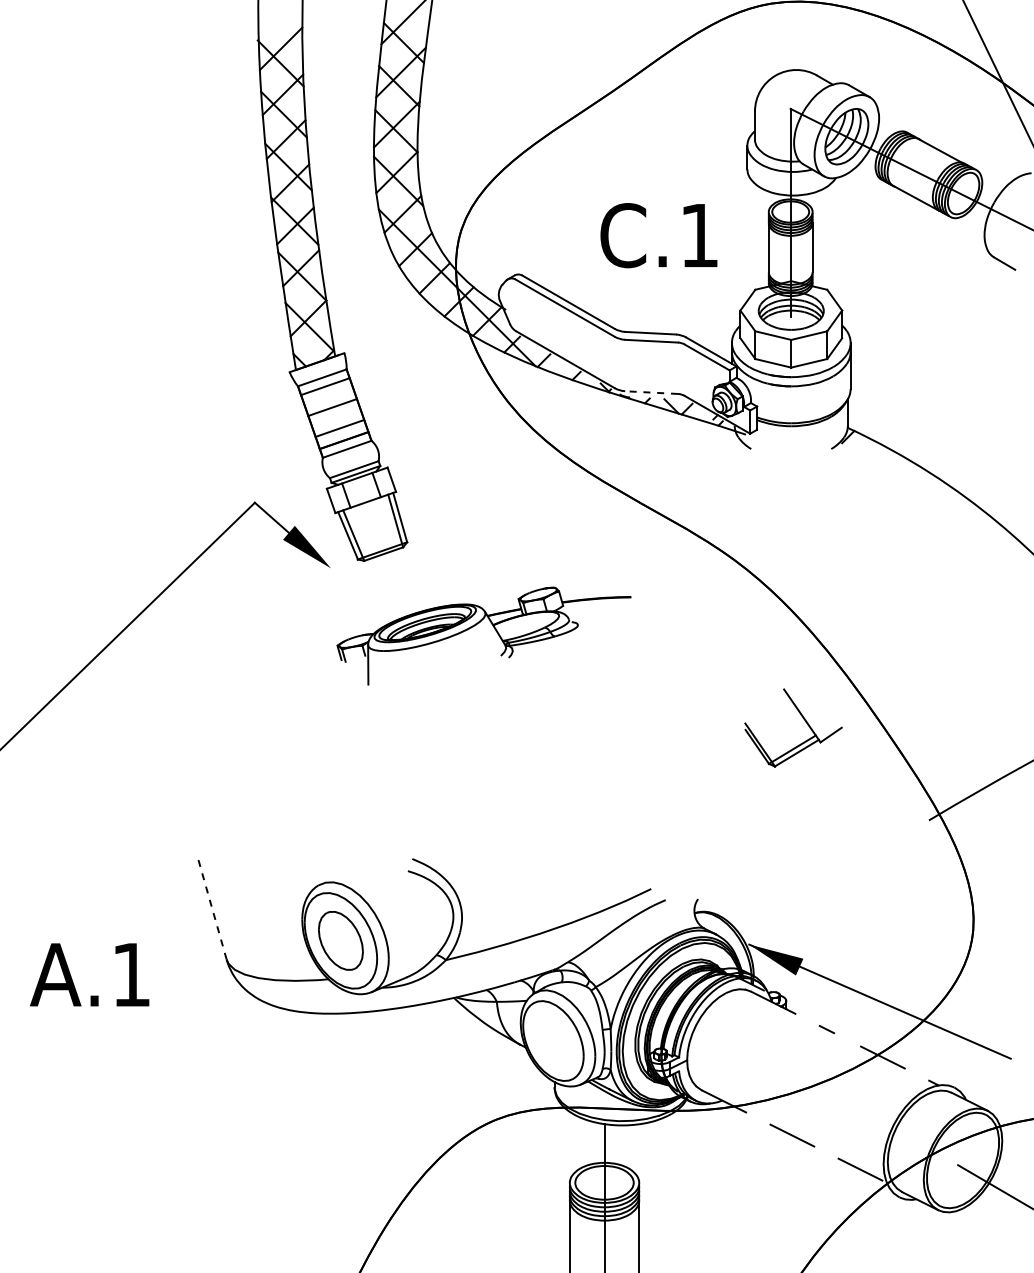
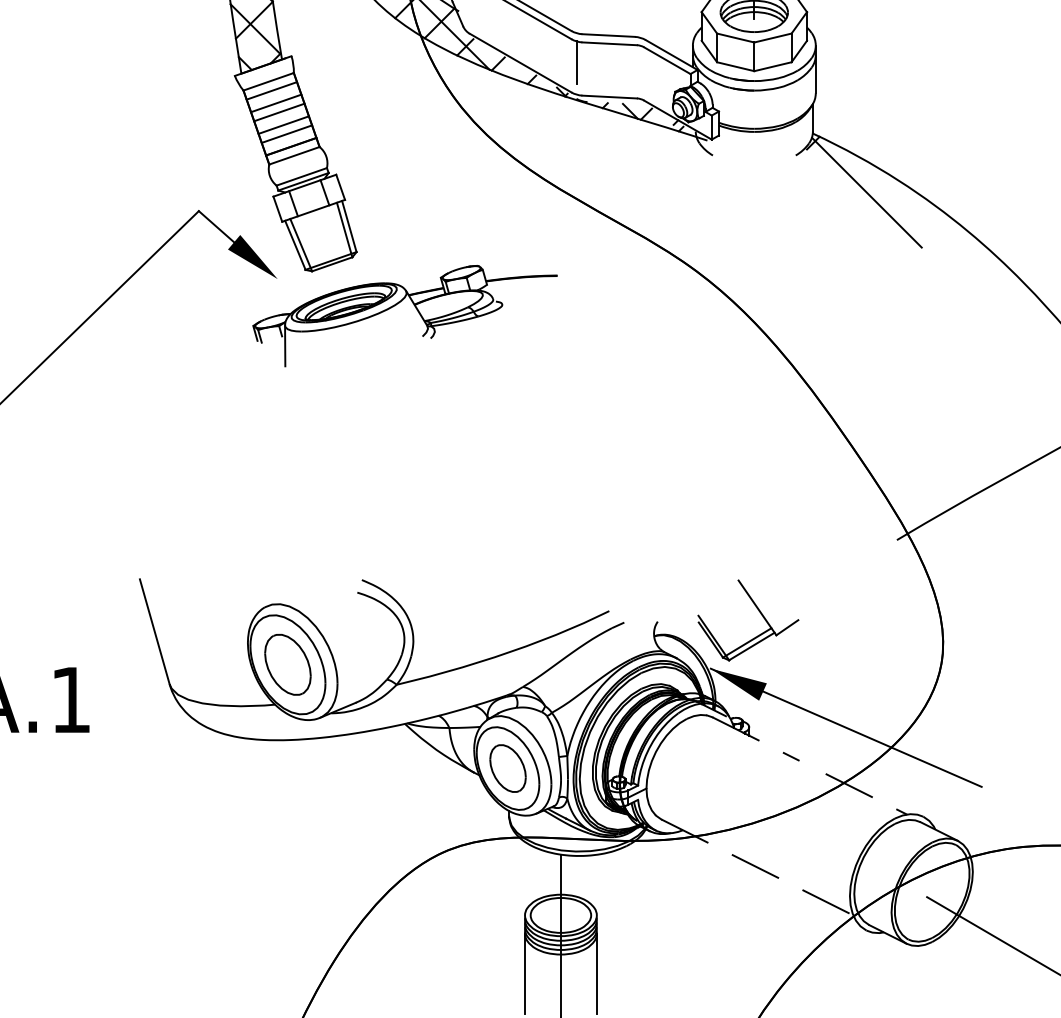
line: (619, 358) -> (576, 61), added
line: (651, 392) -> (609, 96), dashed -> solid
line: (329, 398) -> (276, 103), added
line: (336, 419) -> (283, 124), added
line: (899, 484) -> (866, 192), added
part: (476, 625) -> (397, 305), moved
part: (803, 719) -> (758, 611), moved
line: (212, 908) -> (154, 631), dashed -> solid
part: (553, 1040) -> (508, 768), added

